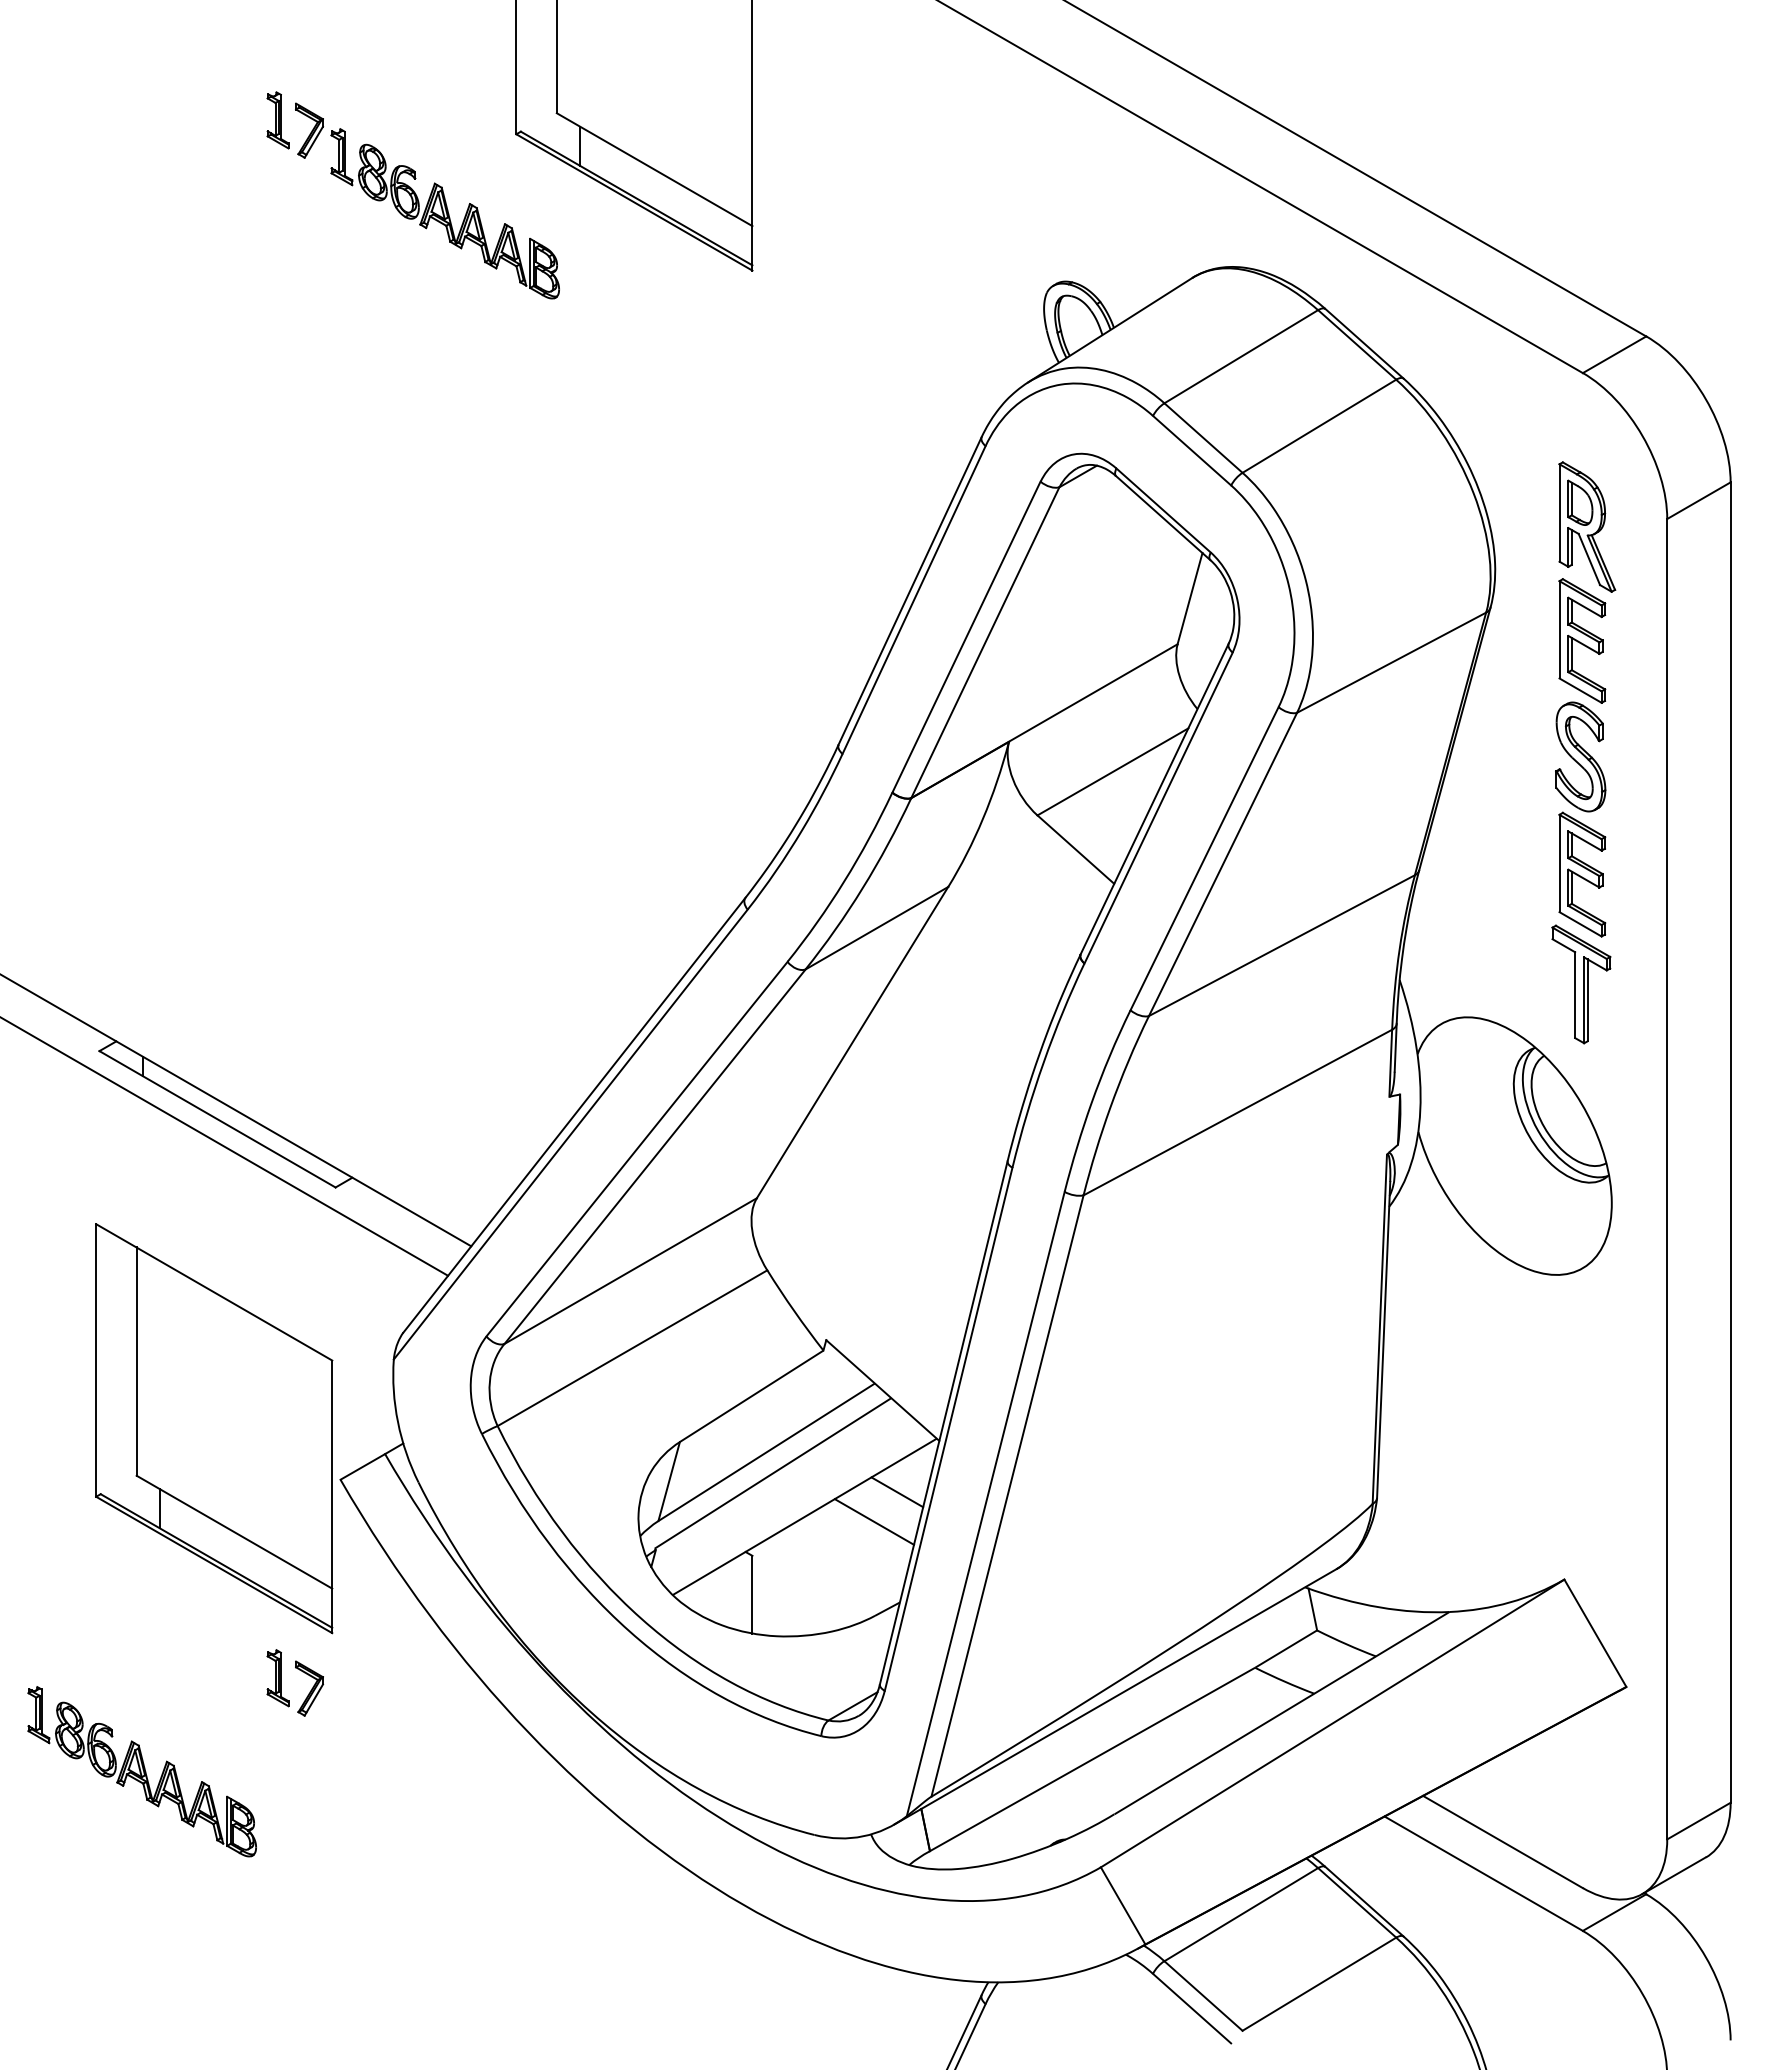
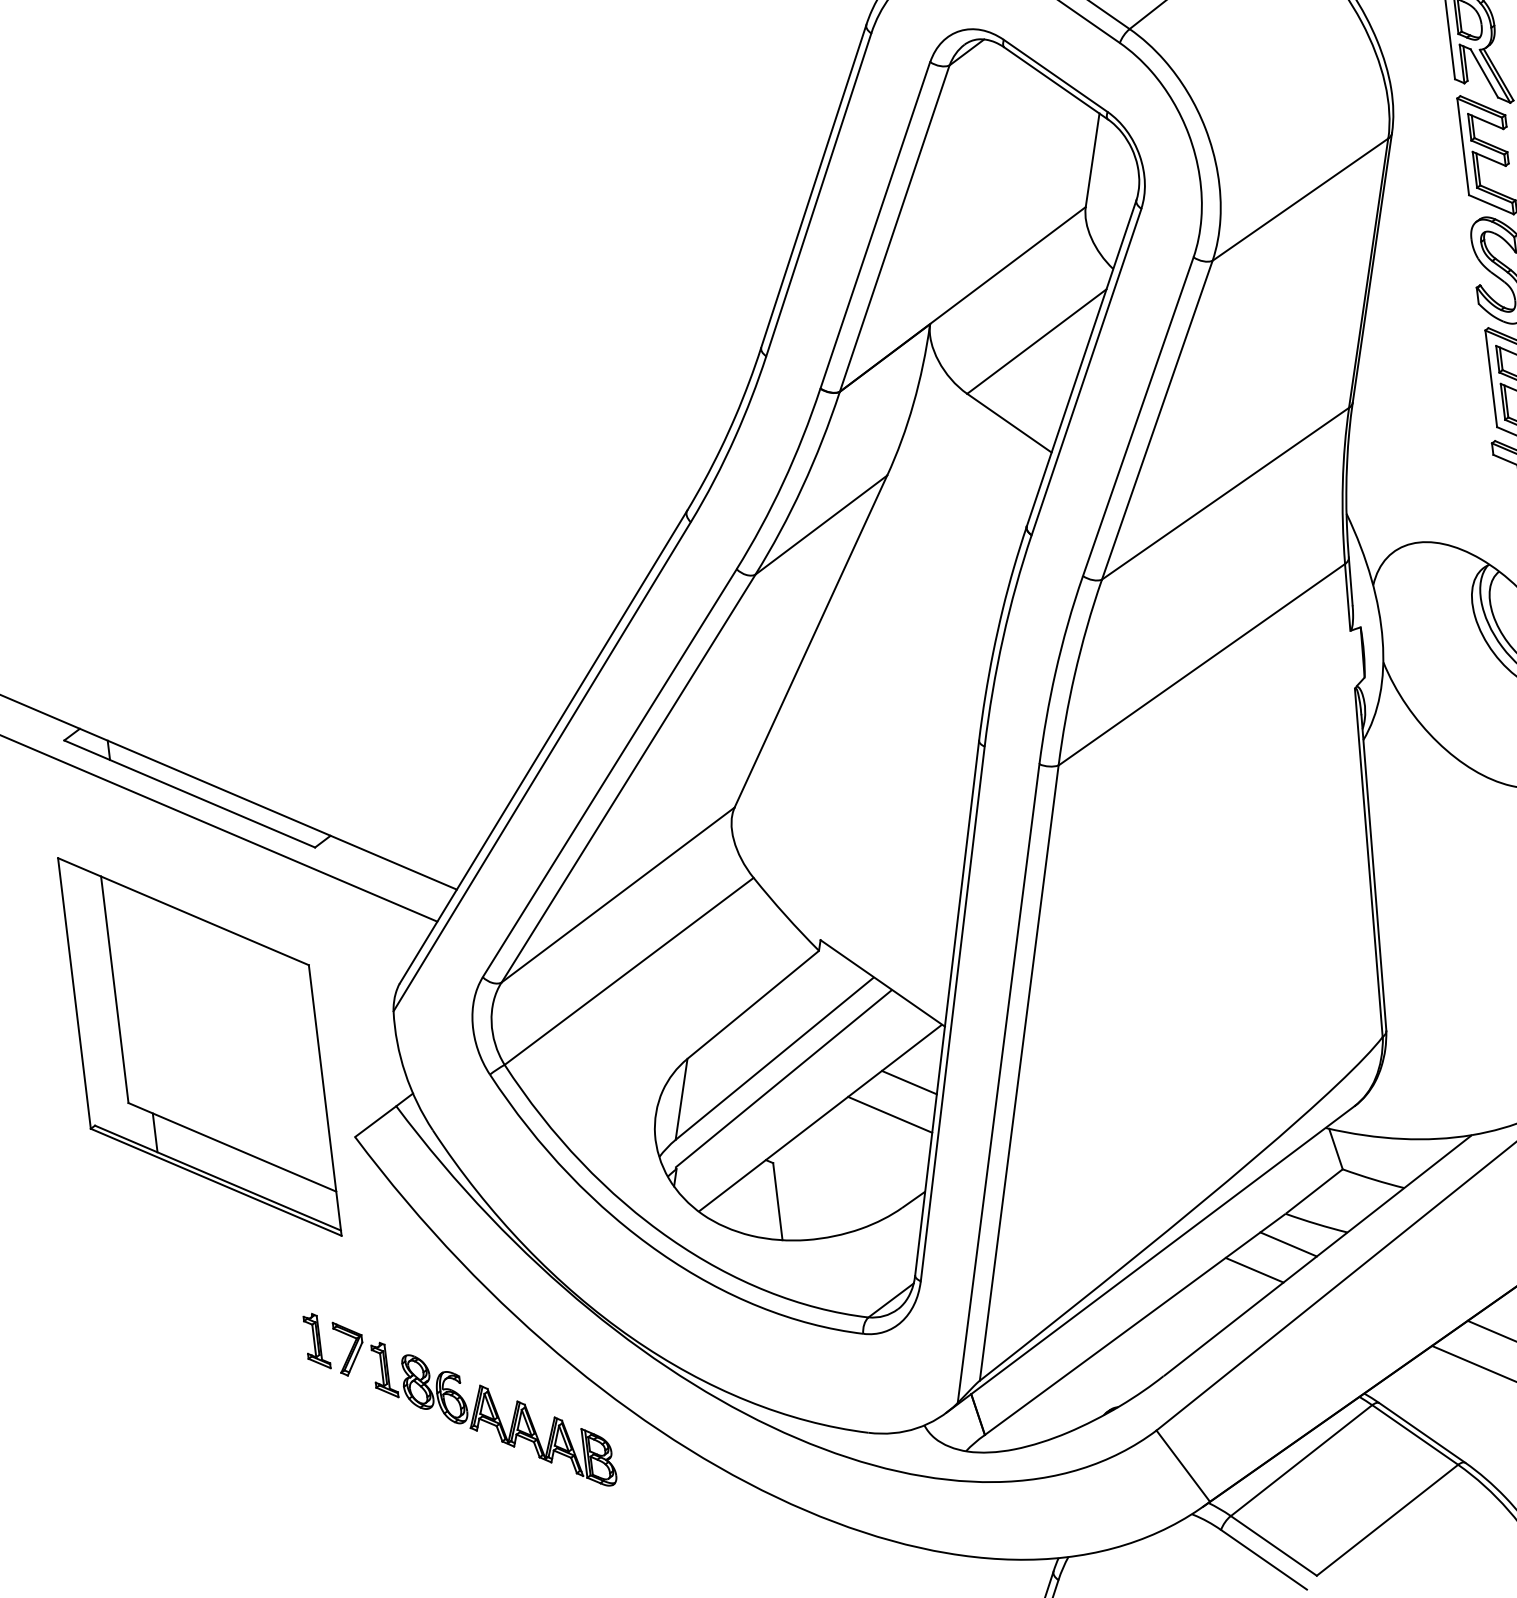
part: (214, 1428) -> (200, 1046), moved
line: (1253, 1698) -> (1287, 1244), added
line: (1217, 1719) -> (1254, 1269), added
part: (141, 1771) -> (493, 1414), moved

